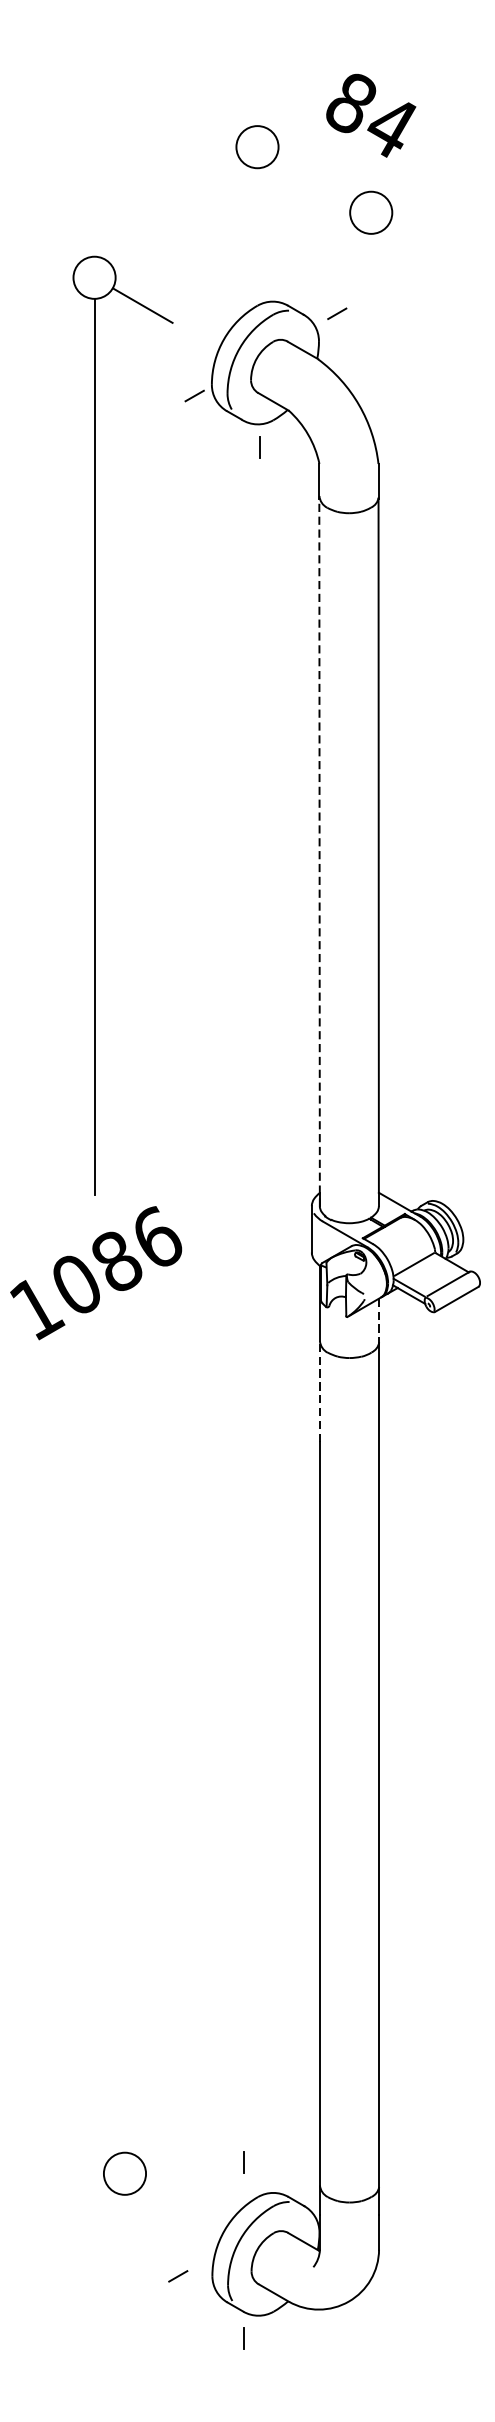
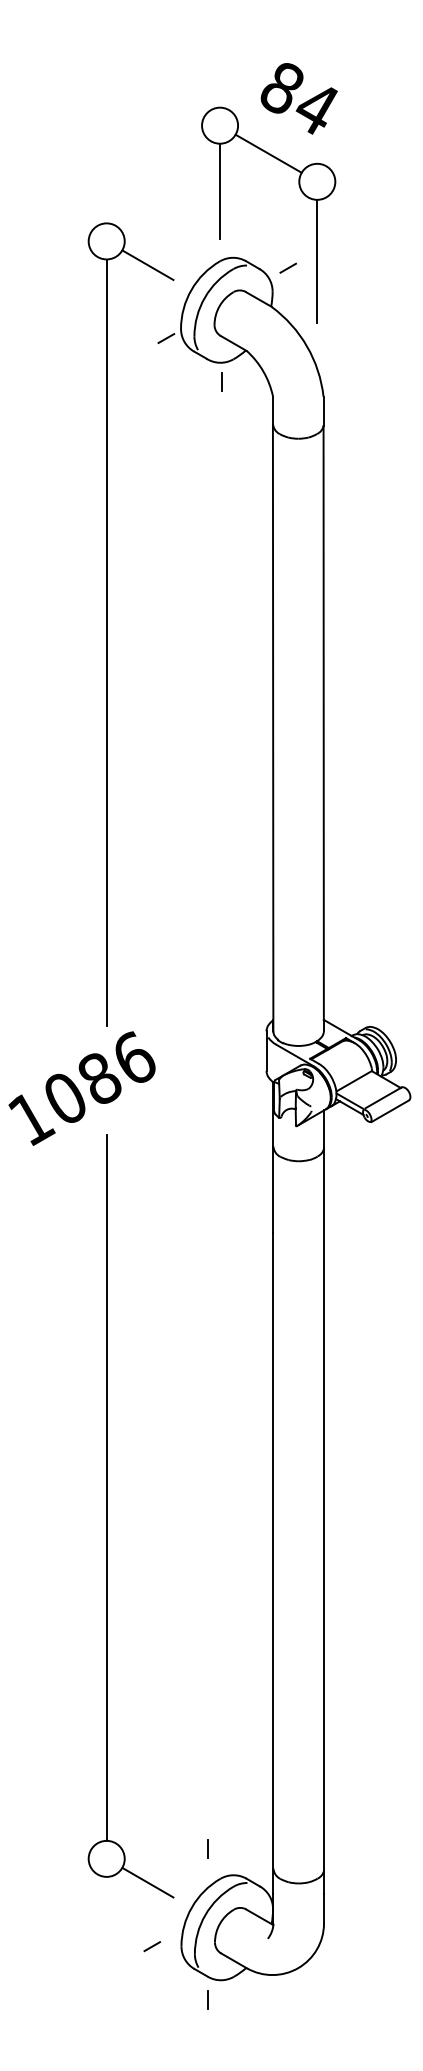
text: (370, 115) -> (298, 98), moved
line: (314, 179) -> (268, 153), added
line: (258, 222) -> (220, 190), added
line: (371, 305) -> (317, 261), added
part: (95, 725) -> (107, 624), moved
line: (319, 853) -> (273, 729), dashed -> solid
line: (379, 1320) -> (324, 1129), dashed -> solid
line: (319, 1391) -> (273, 1189), dashed -> solid
line: (124, 1739) -> (106, 1487), added
line: (172, 2201) -> (147, 1882), added

